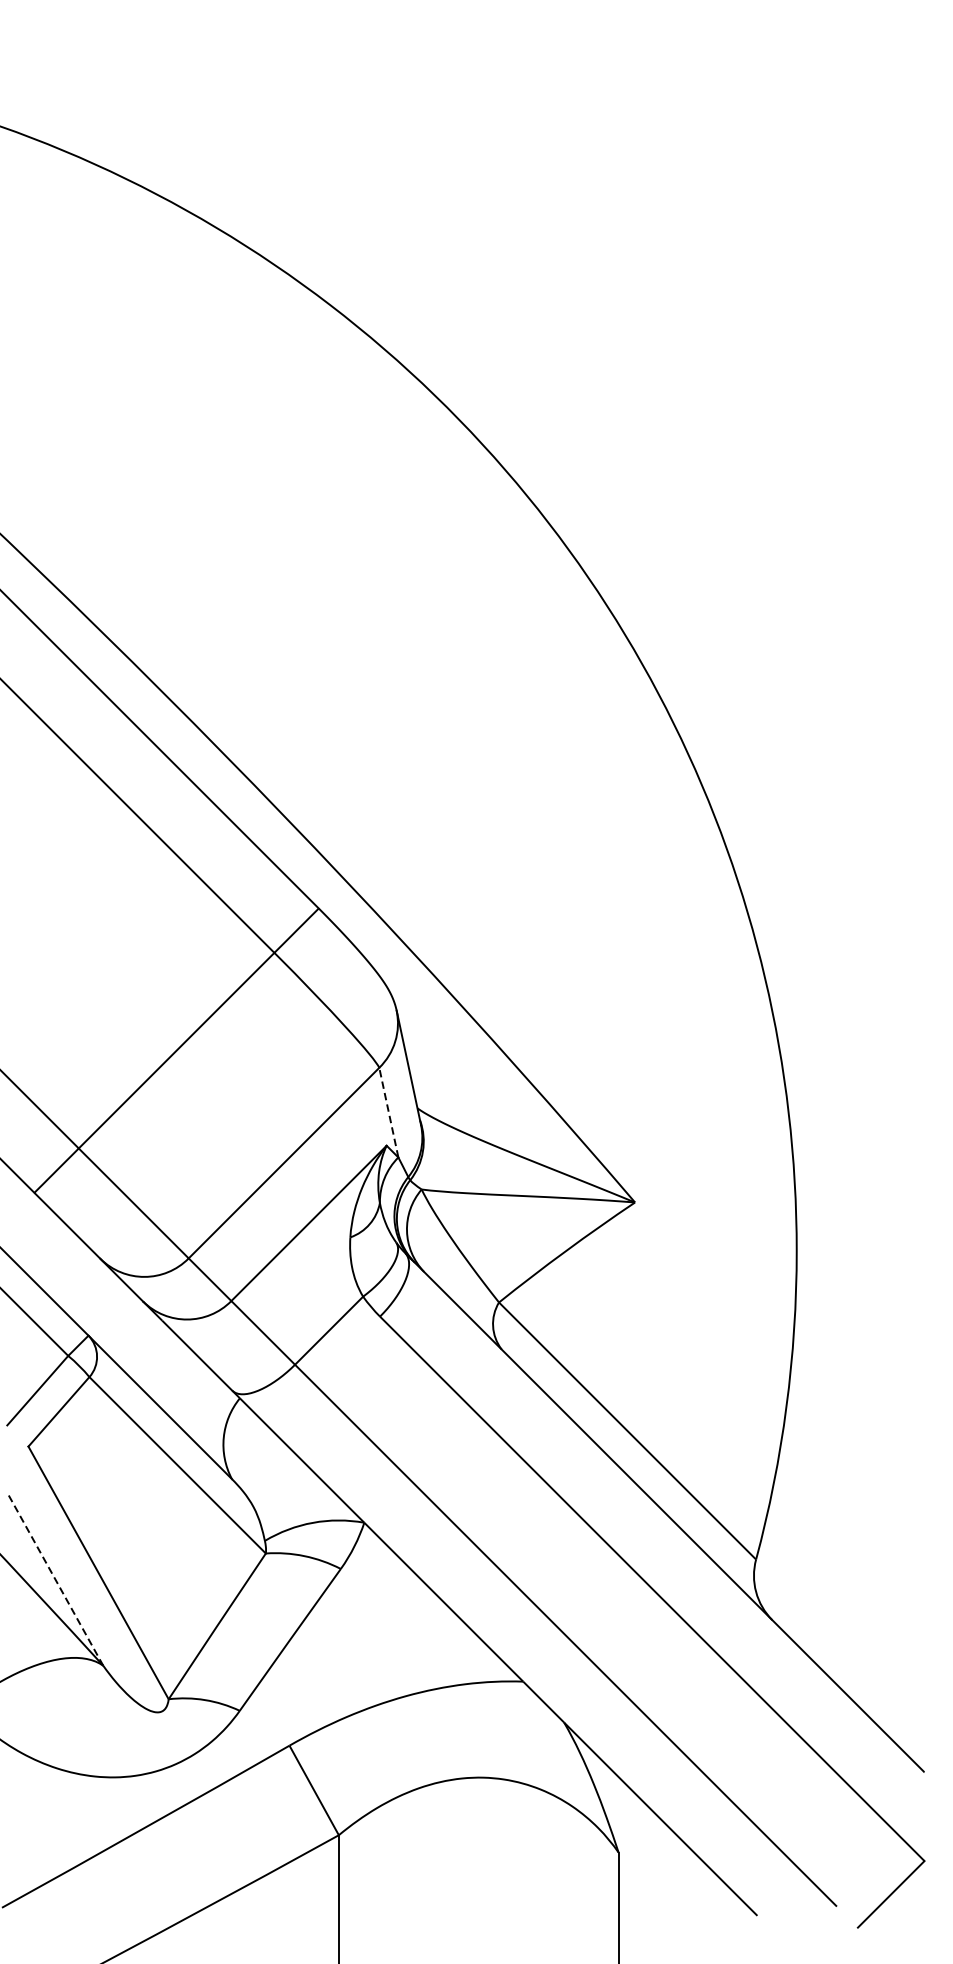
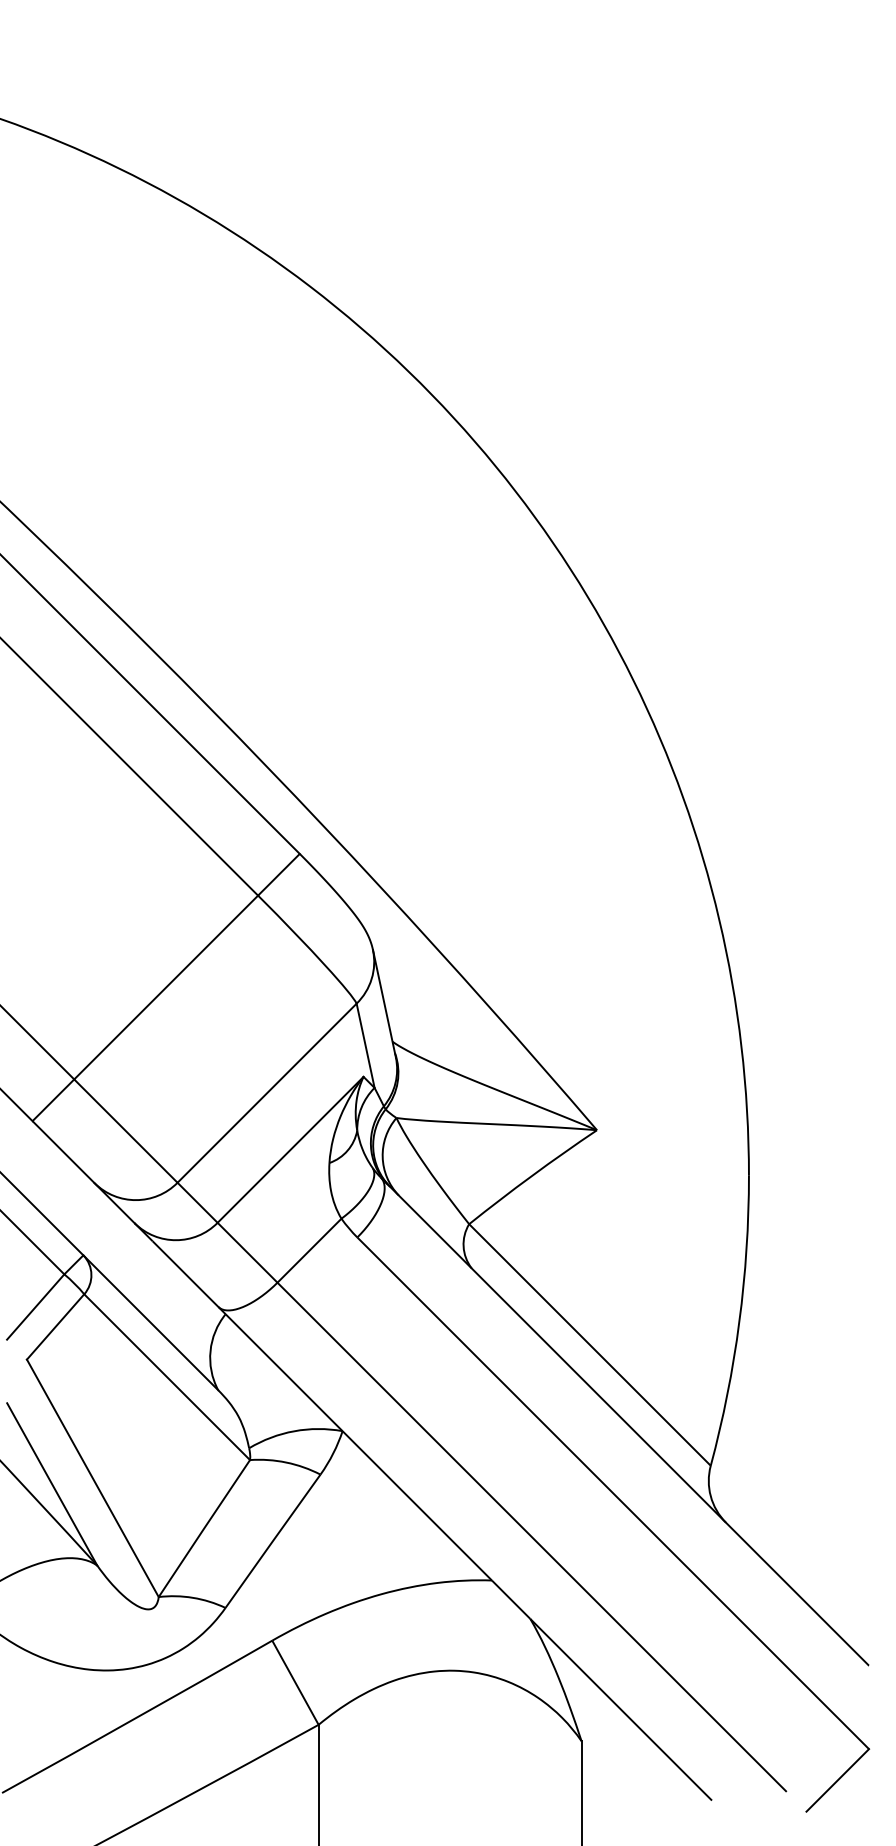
line: (388, 1112) -> (365, 1045), dashed -> solid
line: (55, 1579) -> (52, 1484), dashed -> solid

